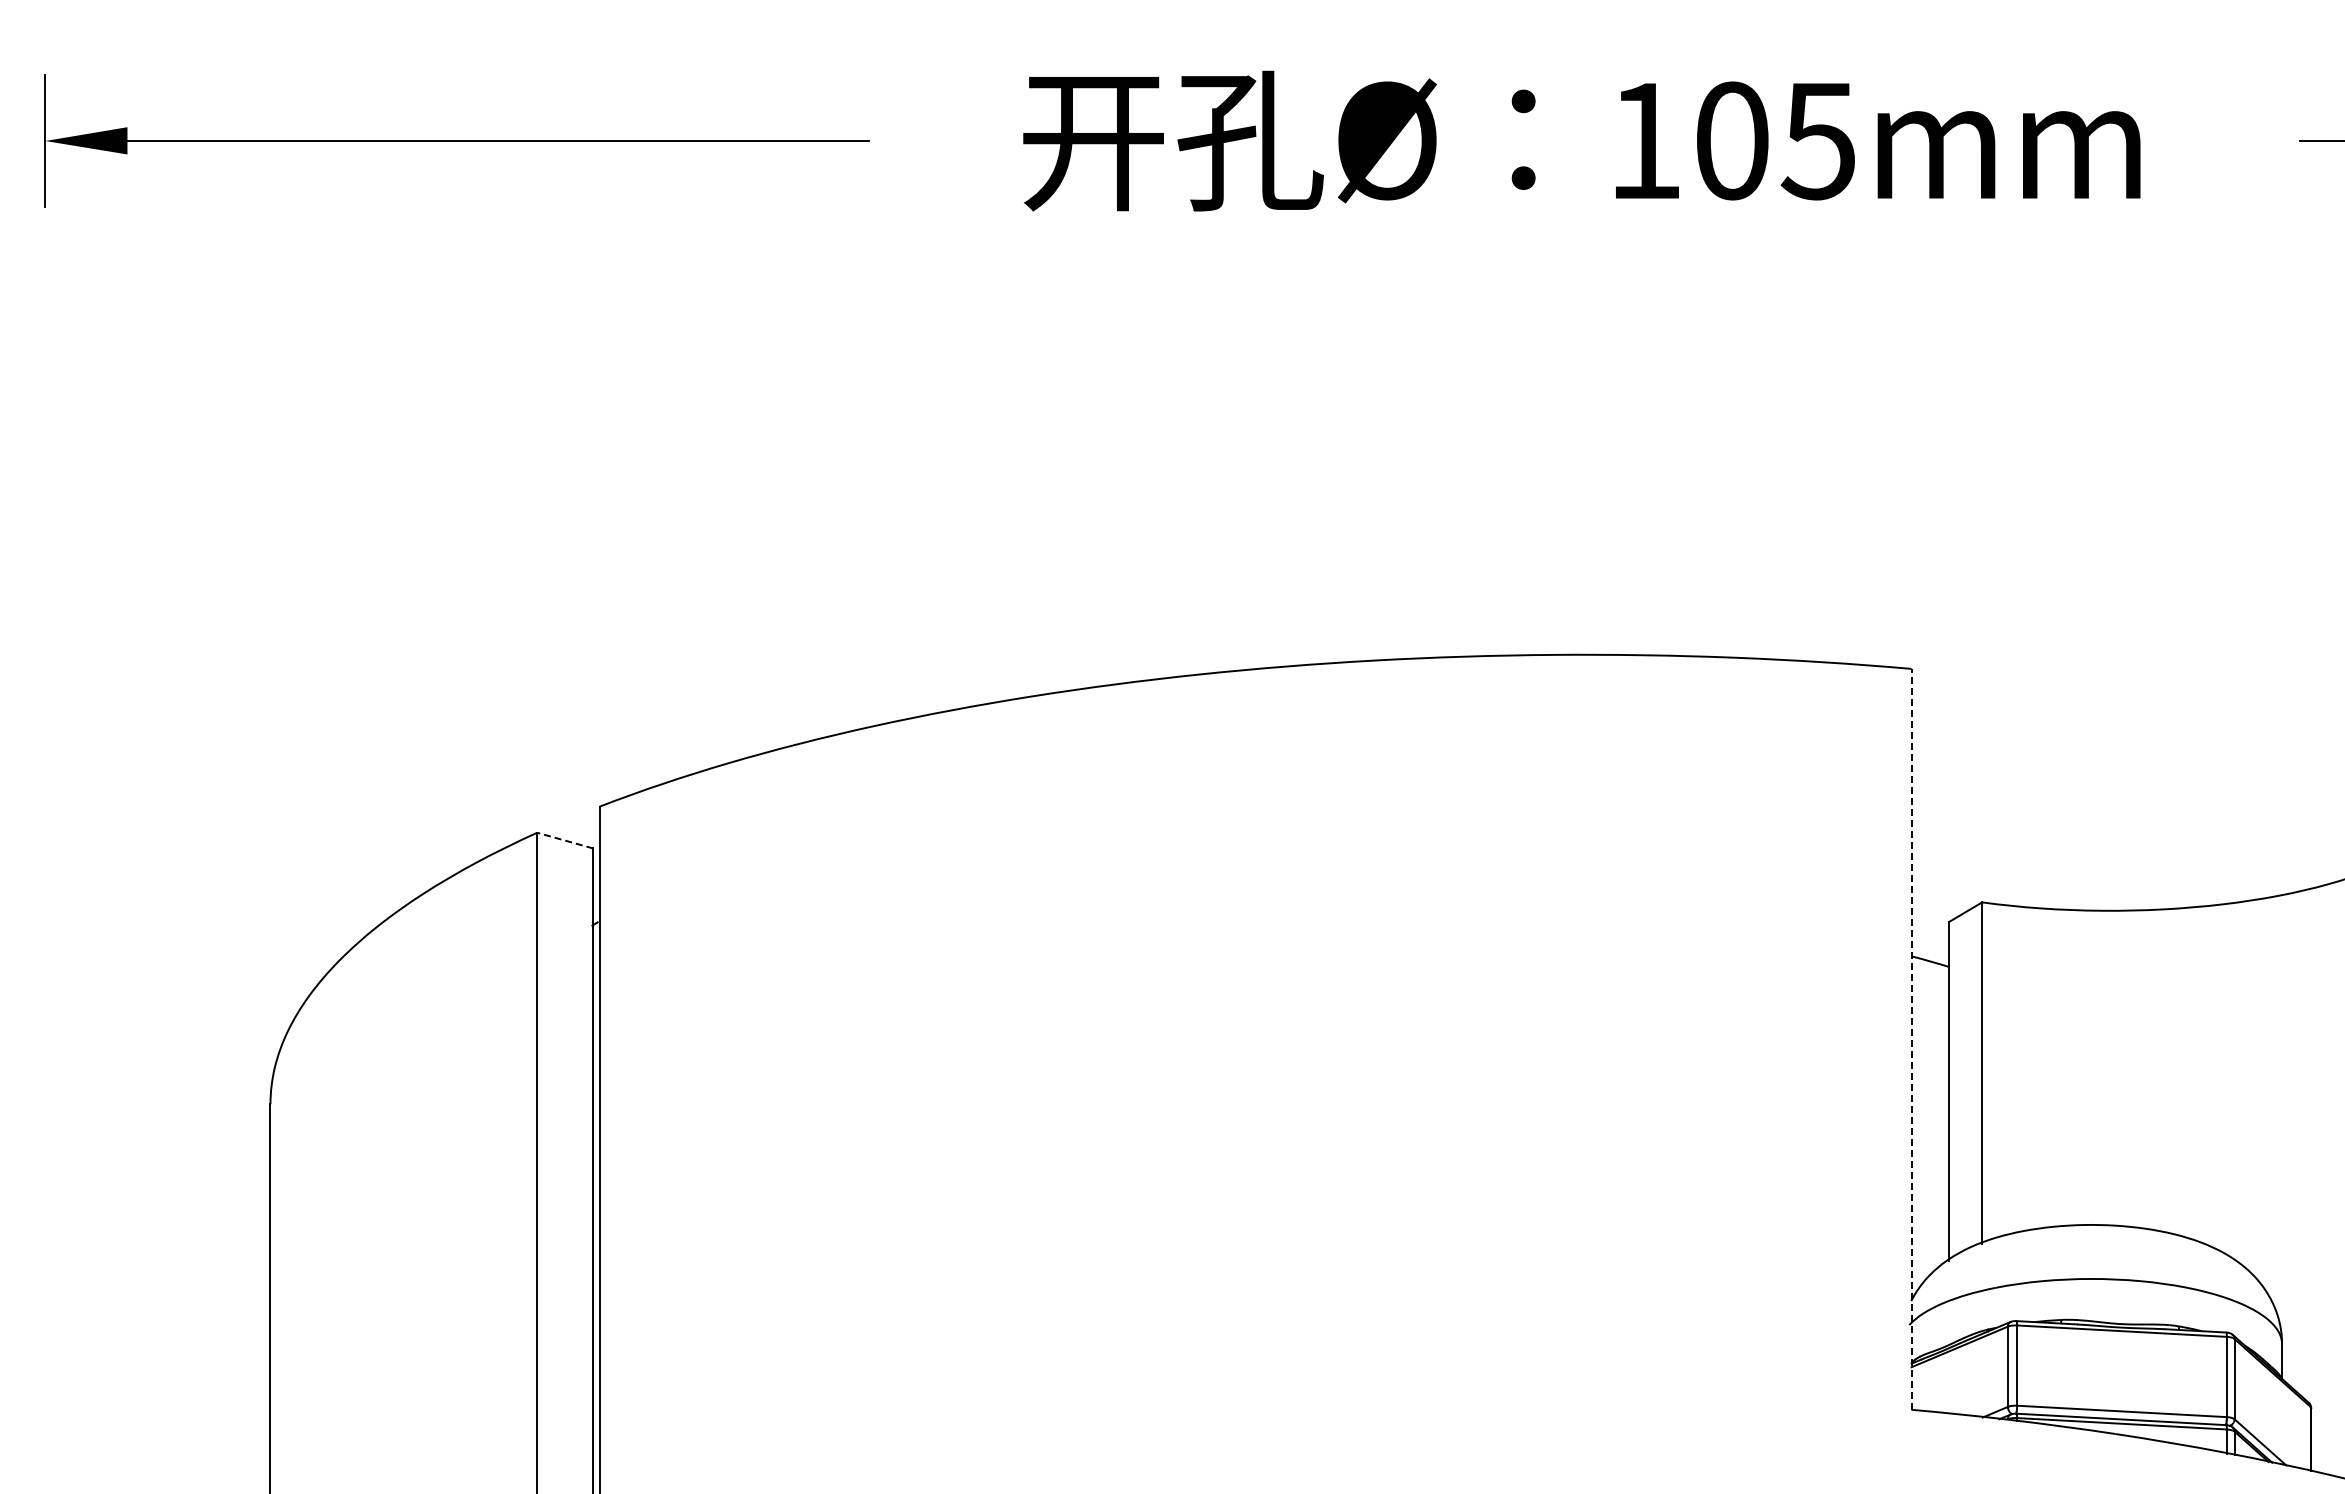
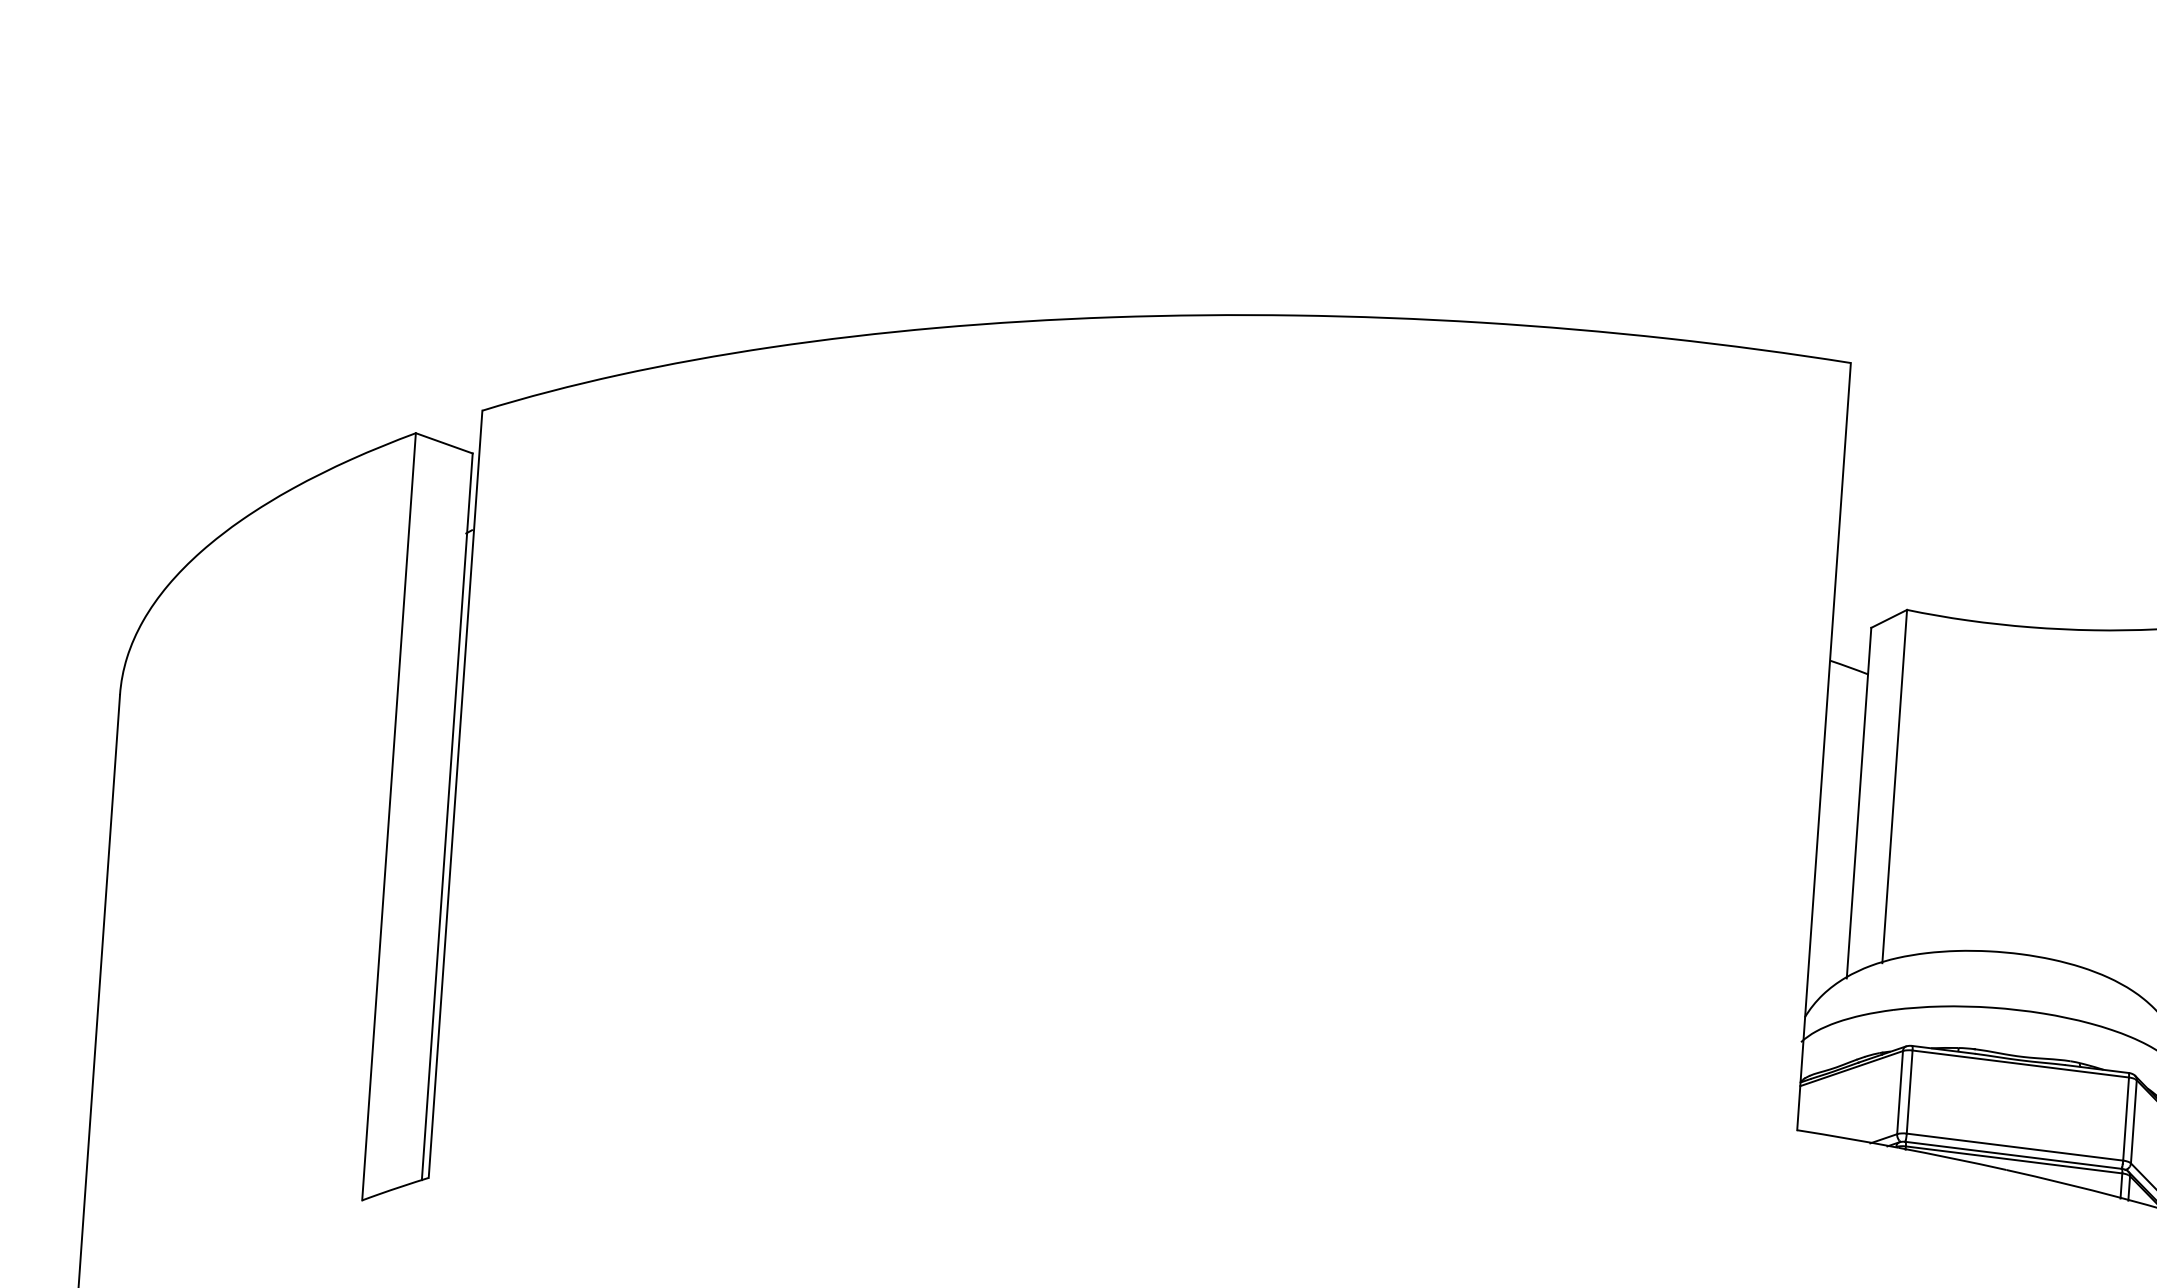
line: (564, 840) -> (443, 443), dashed -> solid
line: (1911, 1038) -> (1824, 745), dashed -> solid

